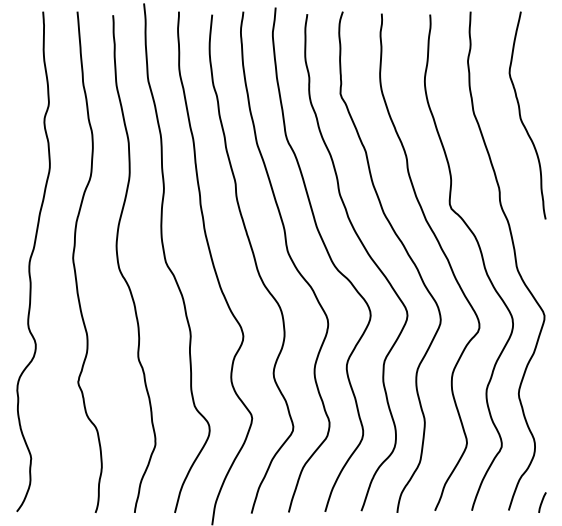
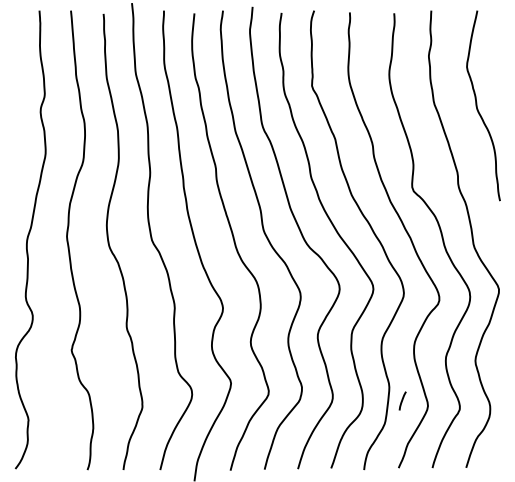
line: (542, 502) -> (402, 400), moved

